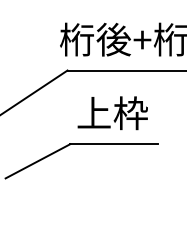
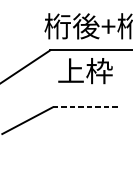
text: (112, 113) -> (85, 71), moved
line: (114, 144) -> (86, 107), solid -> dashed

